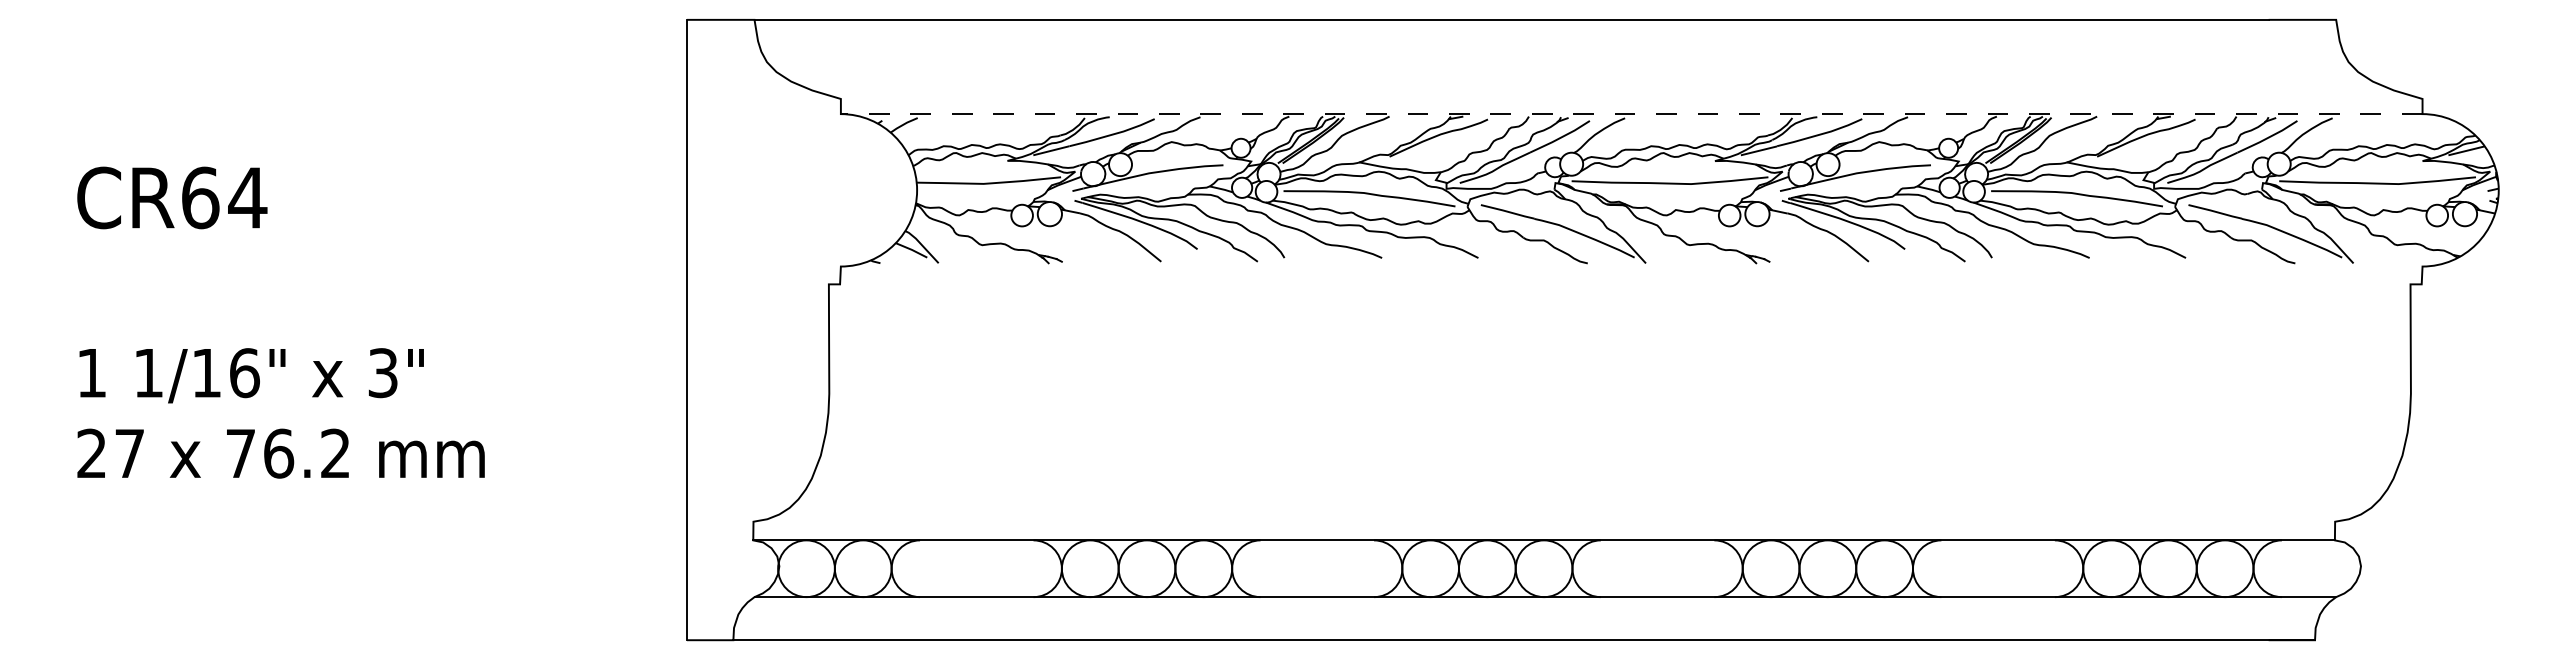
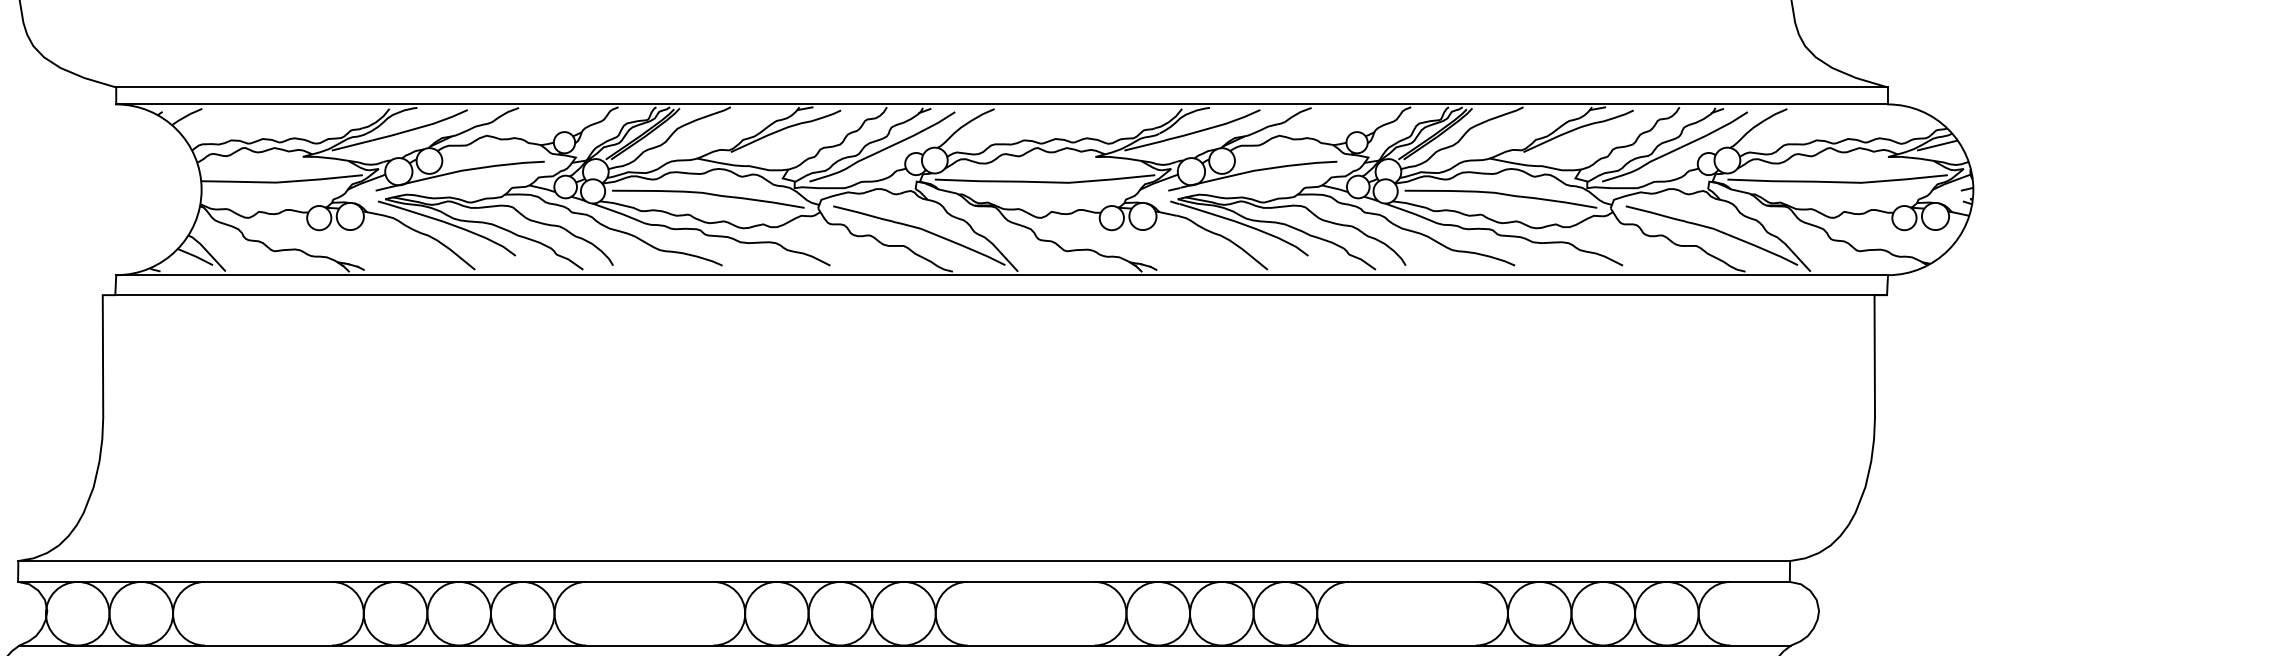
line: (1631, 98) -> (1001, 86), added
line: (1631, 114) -> (1001, 104), dashed -> solid
line: (1631, 266) -> (1001, 275), added
line: (1630, 284) -> (1000, 295), added
line: (1544, 521) -> (904, 560), added

